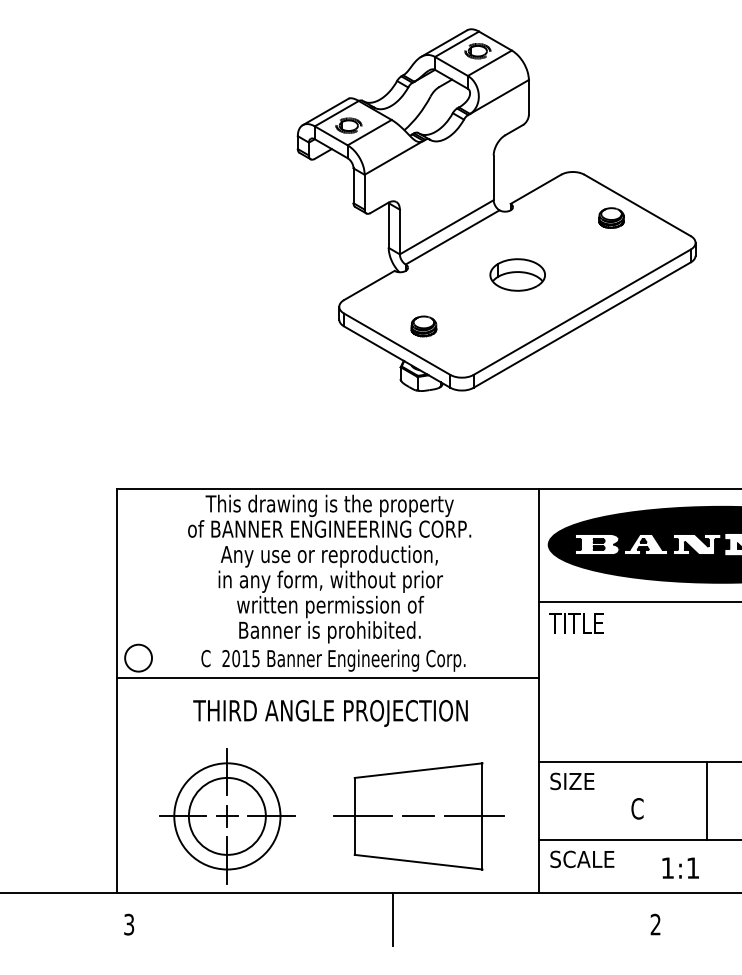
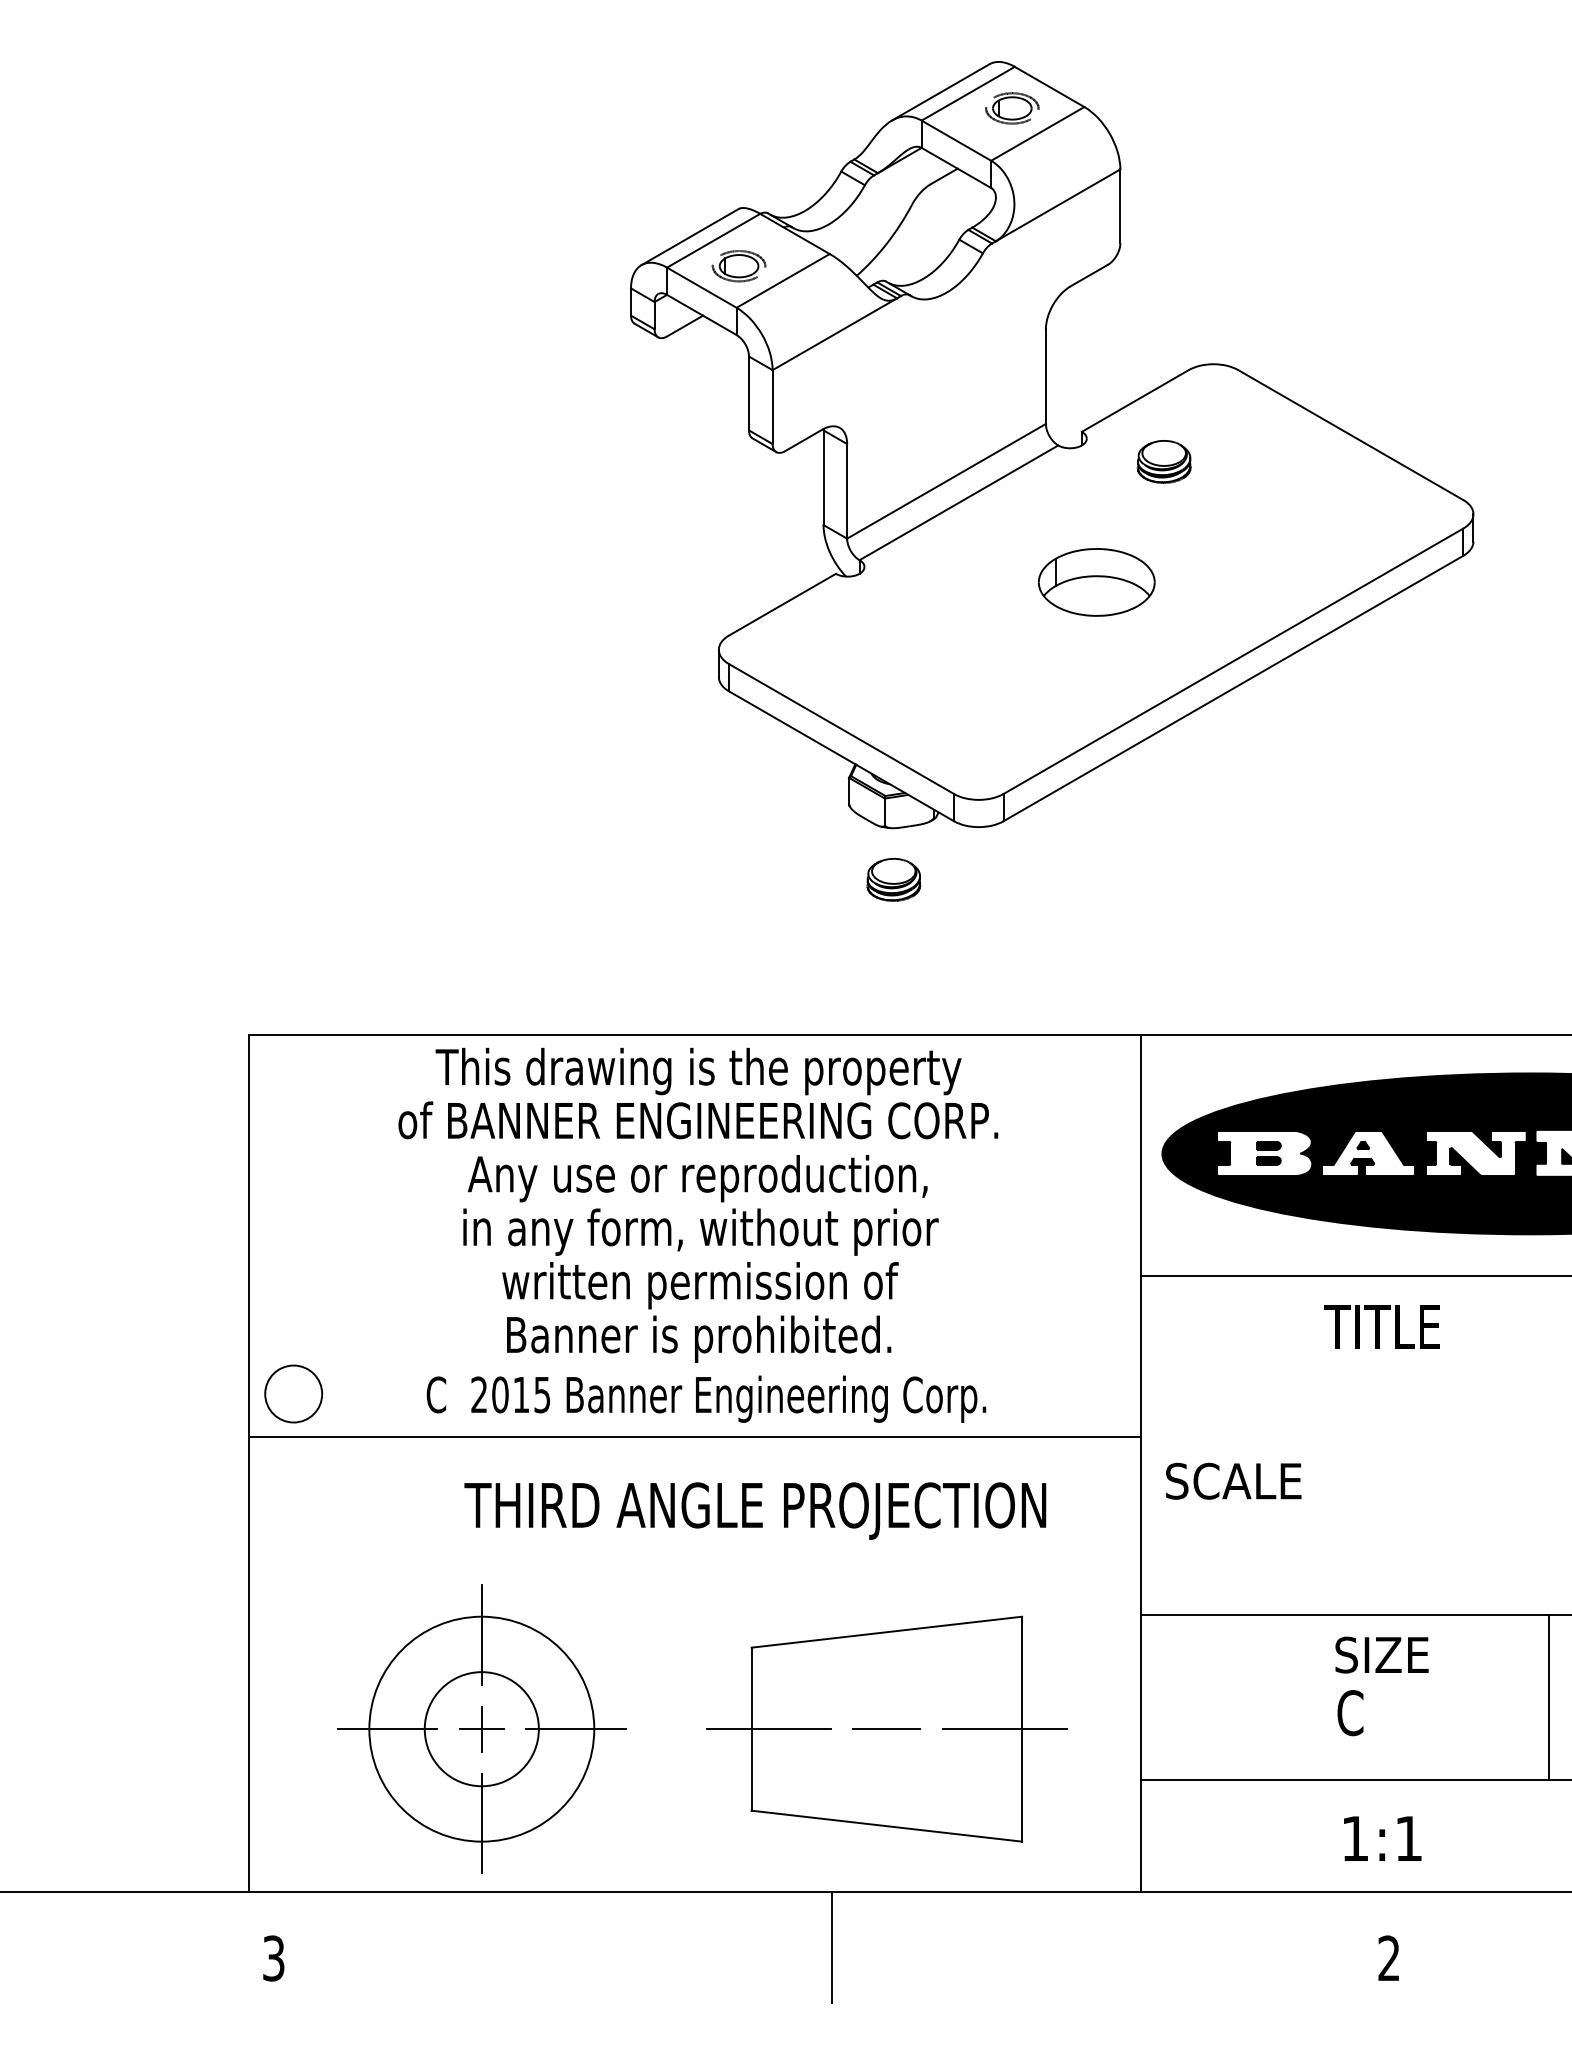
part: (611, 217) -> (1164, 460), moved
part: (423, 326) -> (892, 879), moved
text: (576, 623) -> (1382, 1326), moved
text: (330, 713) -> (755, 1511), moved
text: (572, 781) -> (1382, 1655), moved
line: (707, 801) -> (1549, 1697), moved
circle: (226, 815) -> (479, 1727), size x0.7
text: (582, 859) -> (1233, 1481), moved
text: (680, 867) -> (1382, 1837), moved

